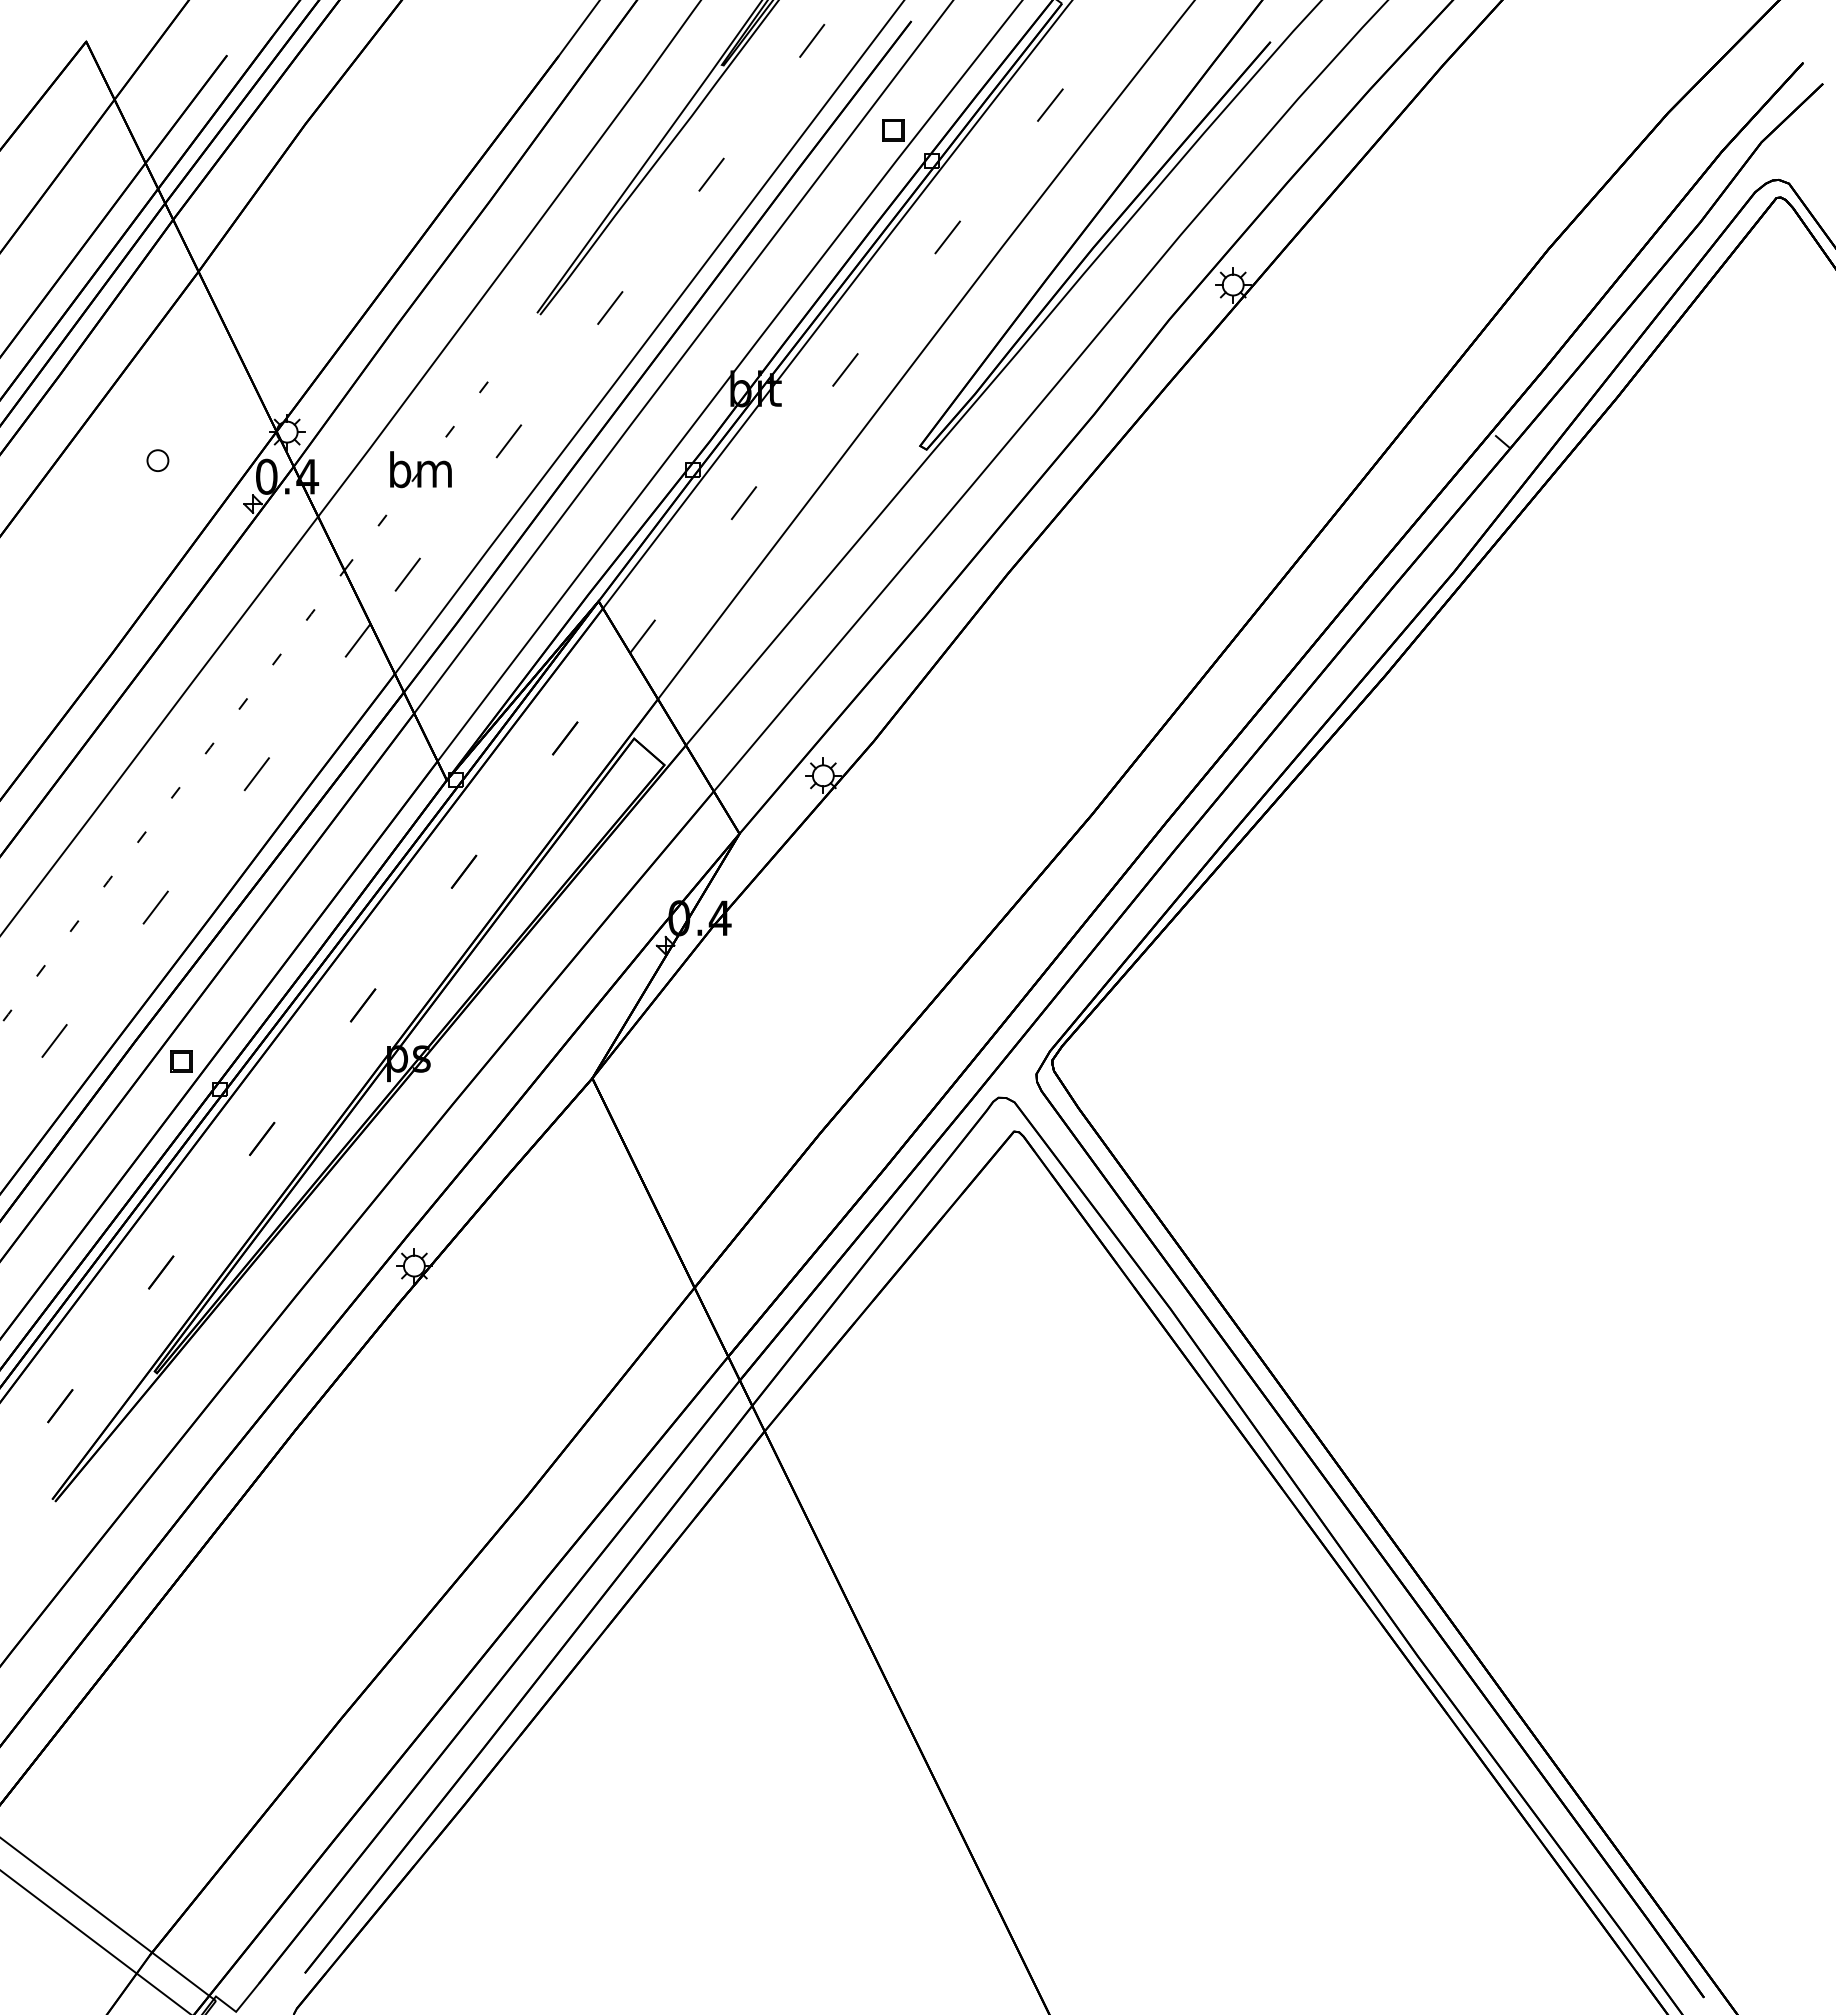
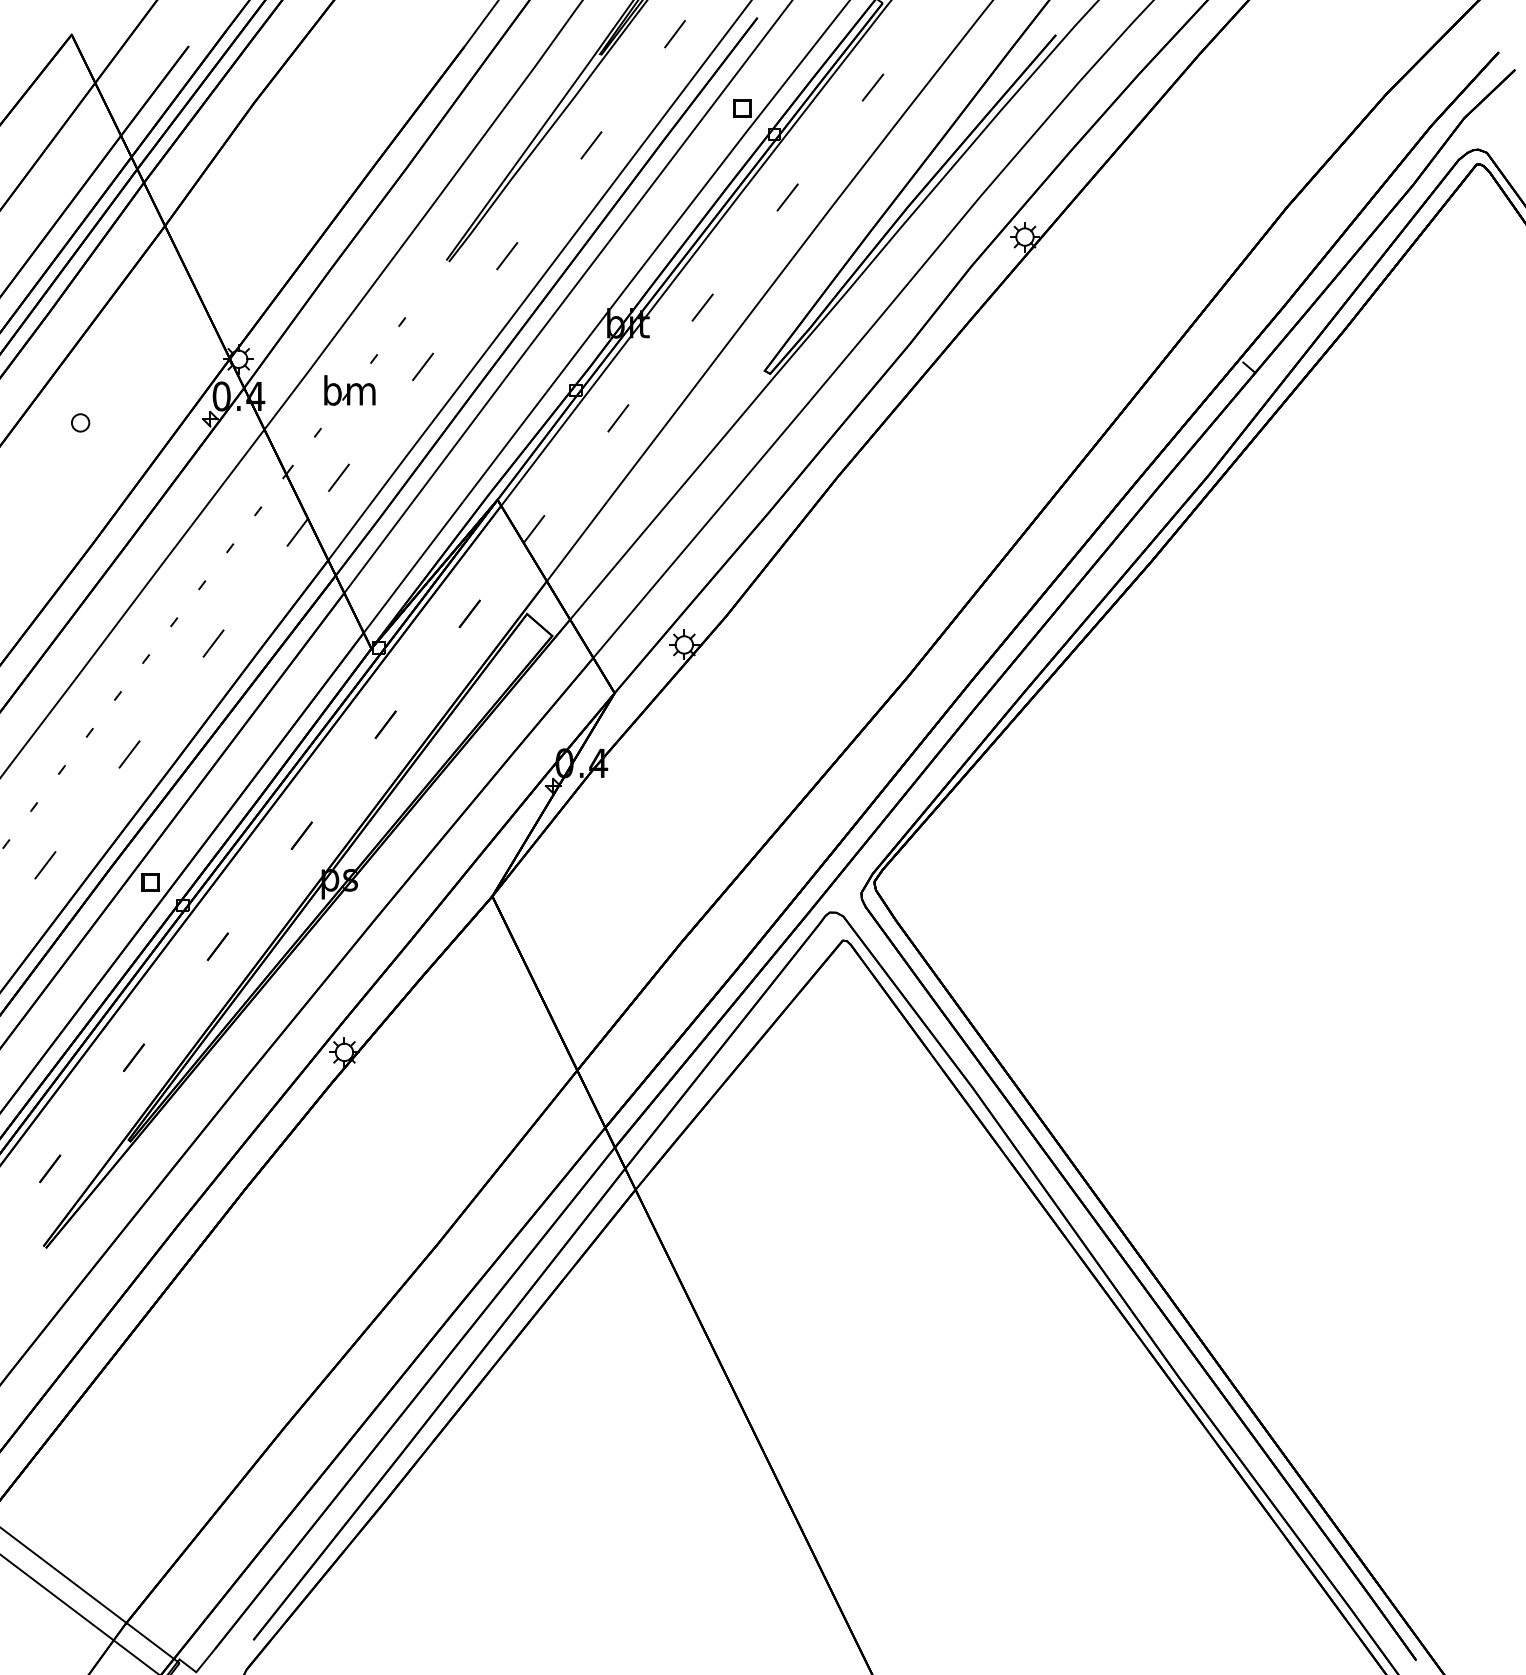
part: (157, 460) -> (80, 422), moved

